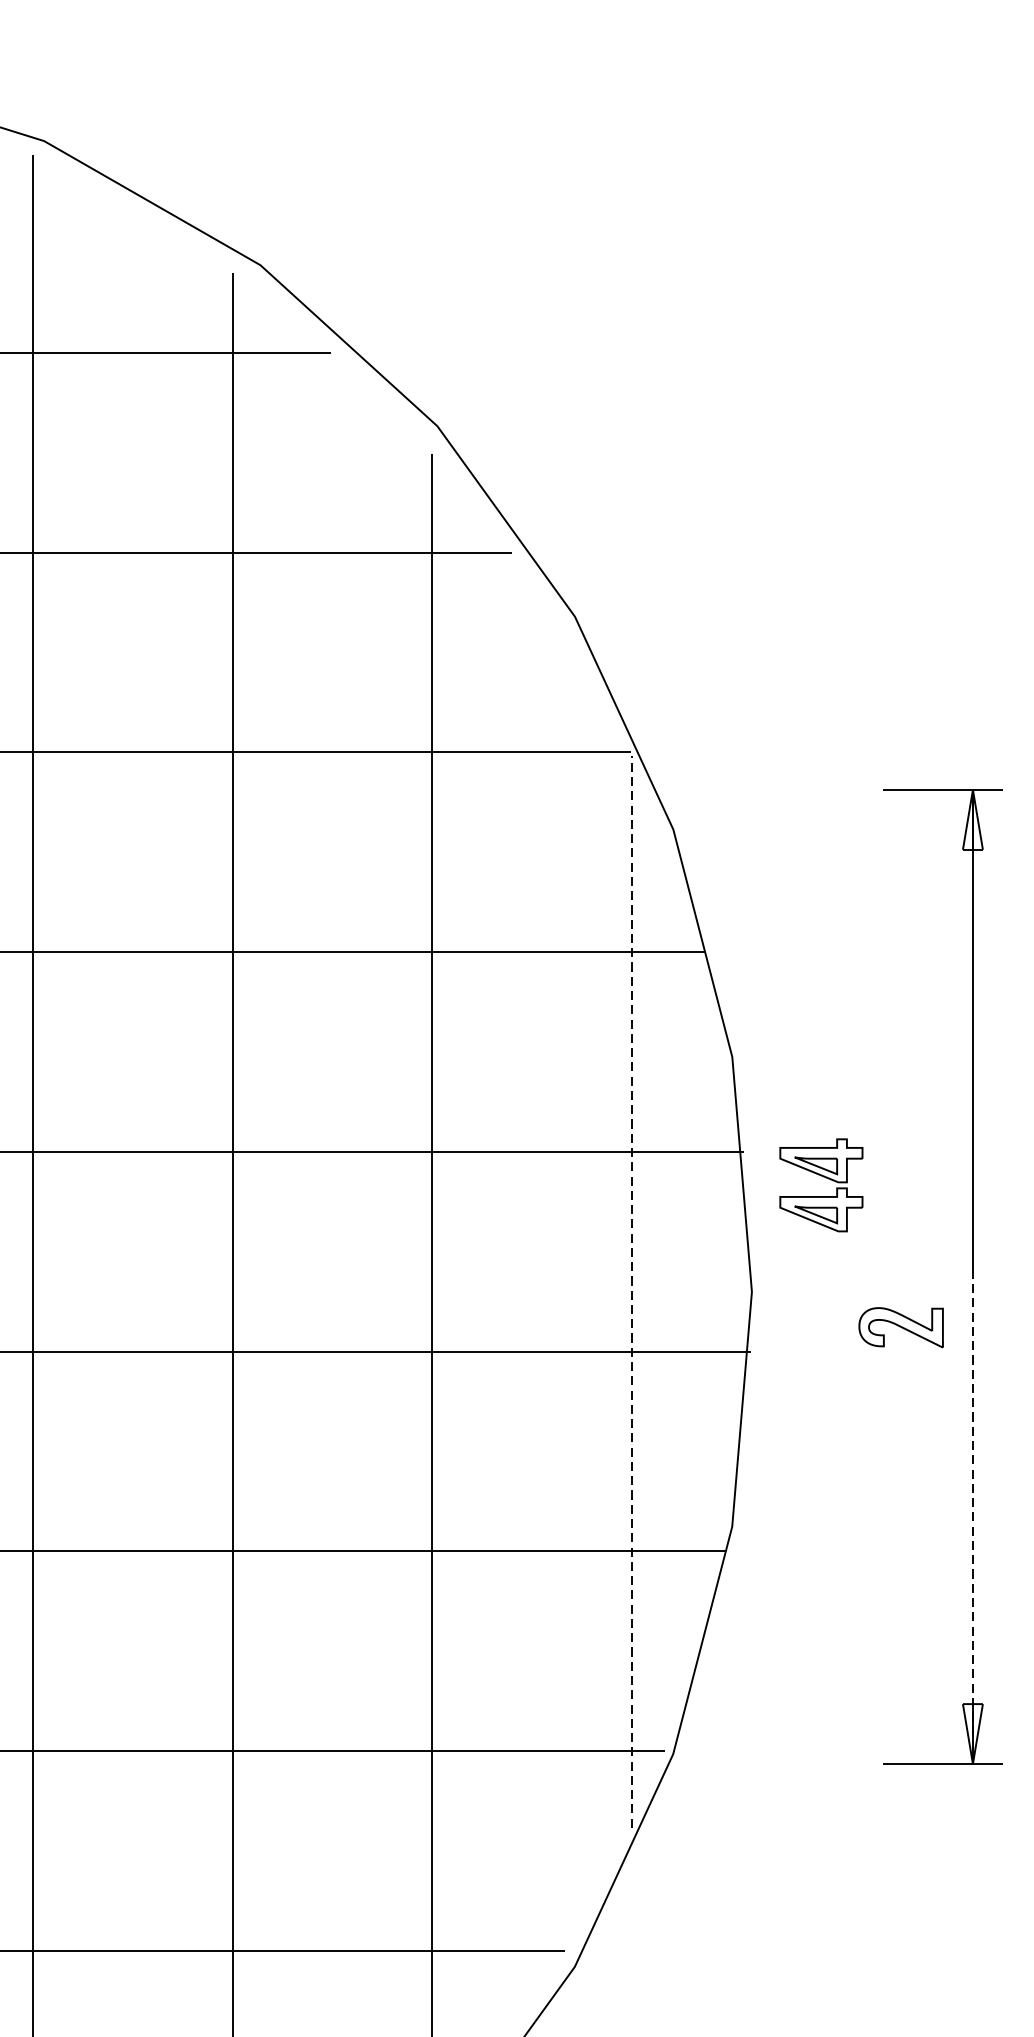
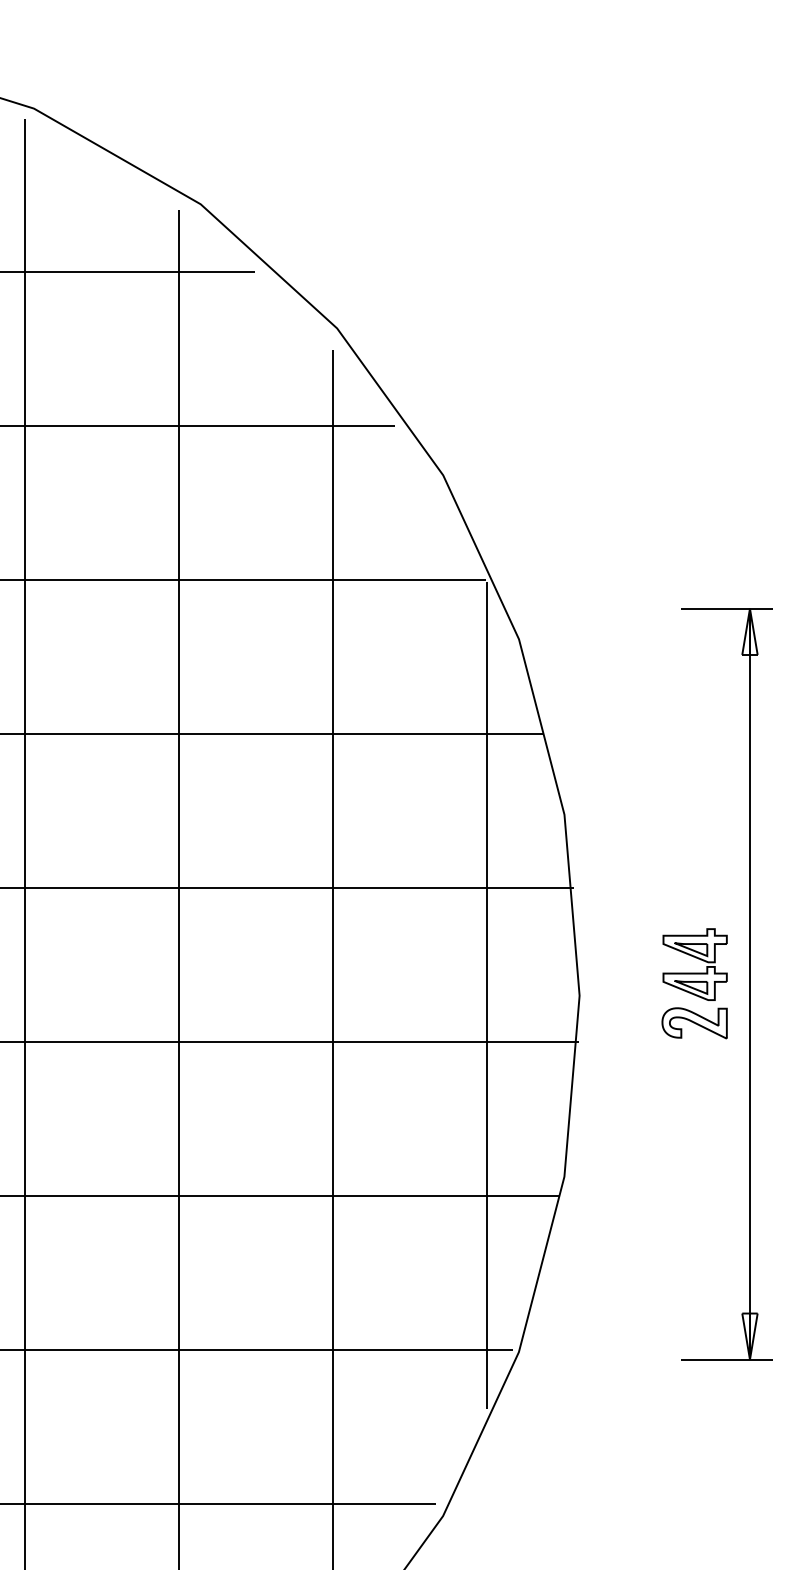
part: (821, 1177) -> (695, 958), moved
line: (632, 1291) -> (487, 995), dashed -> solid
line: (972, 1519) -> (749, 1171), dashed -> solid

